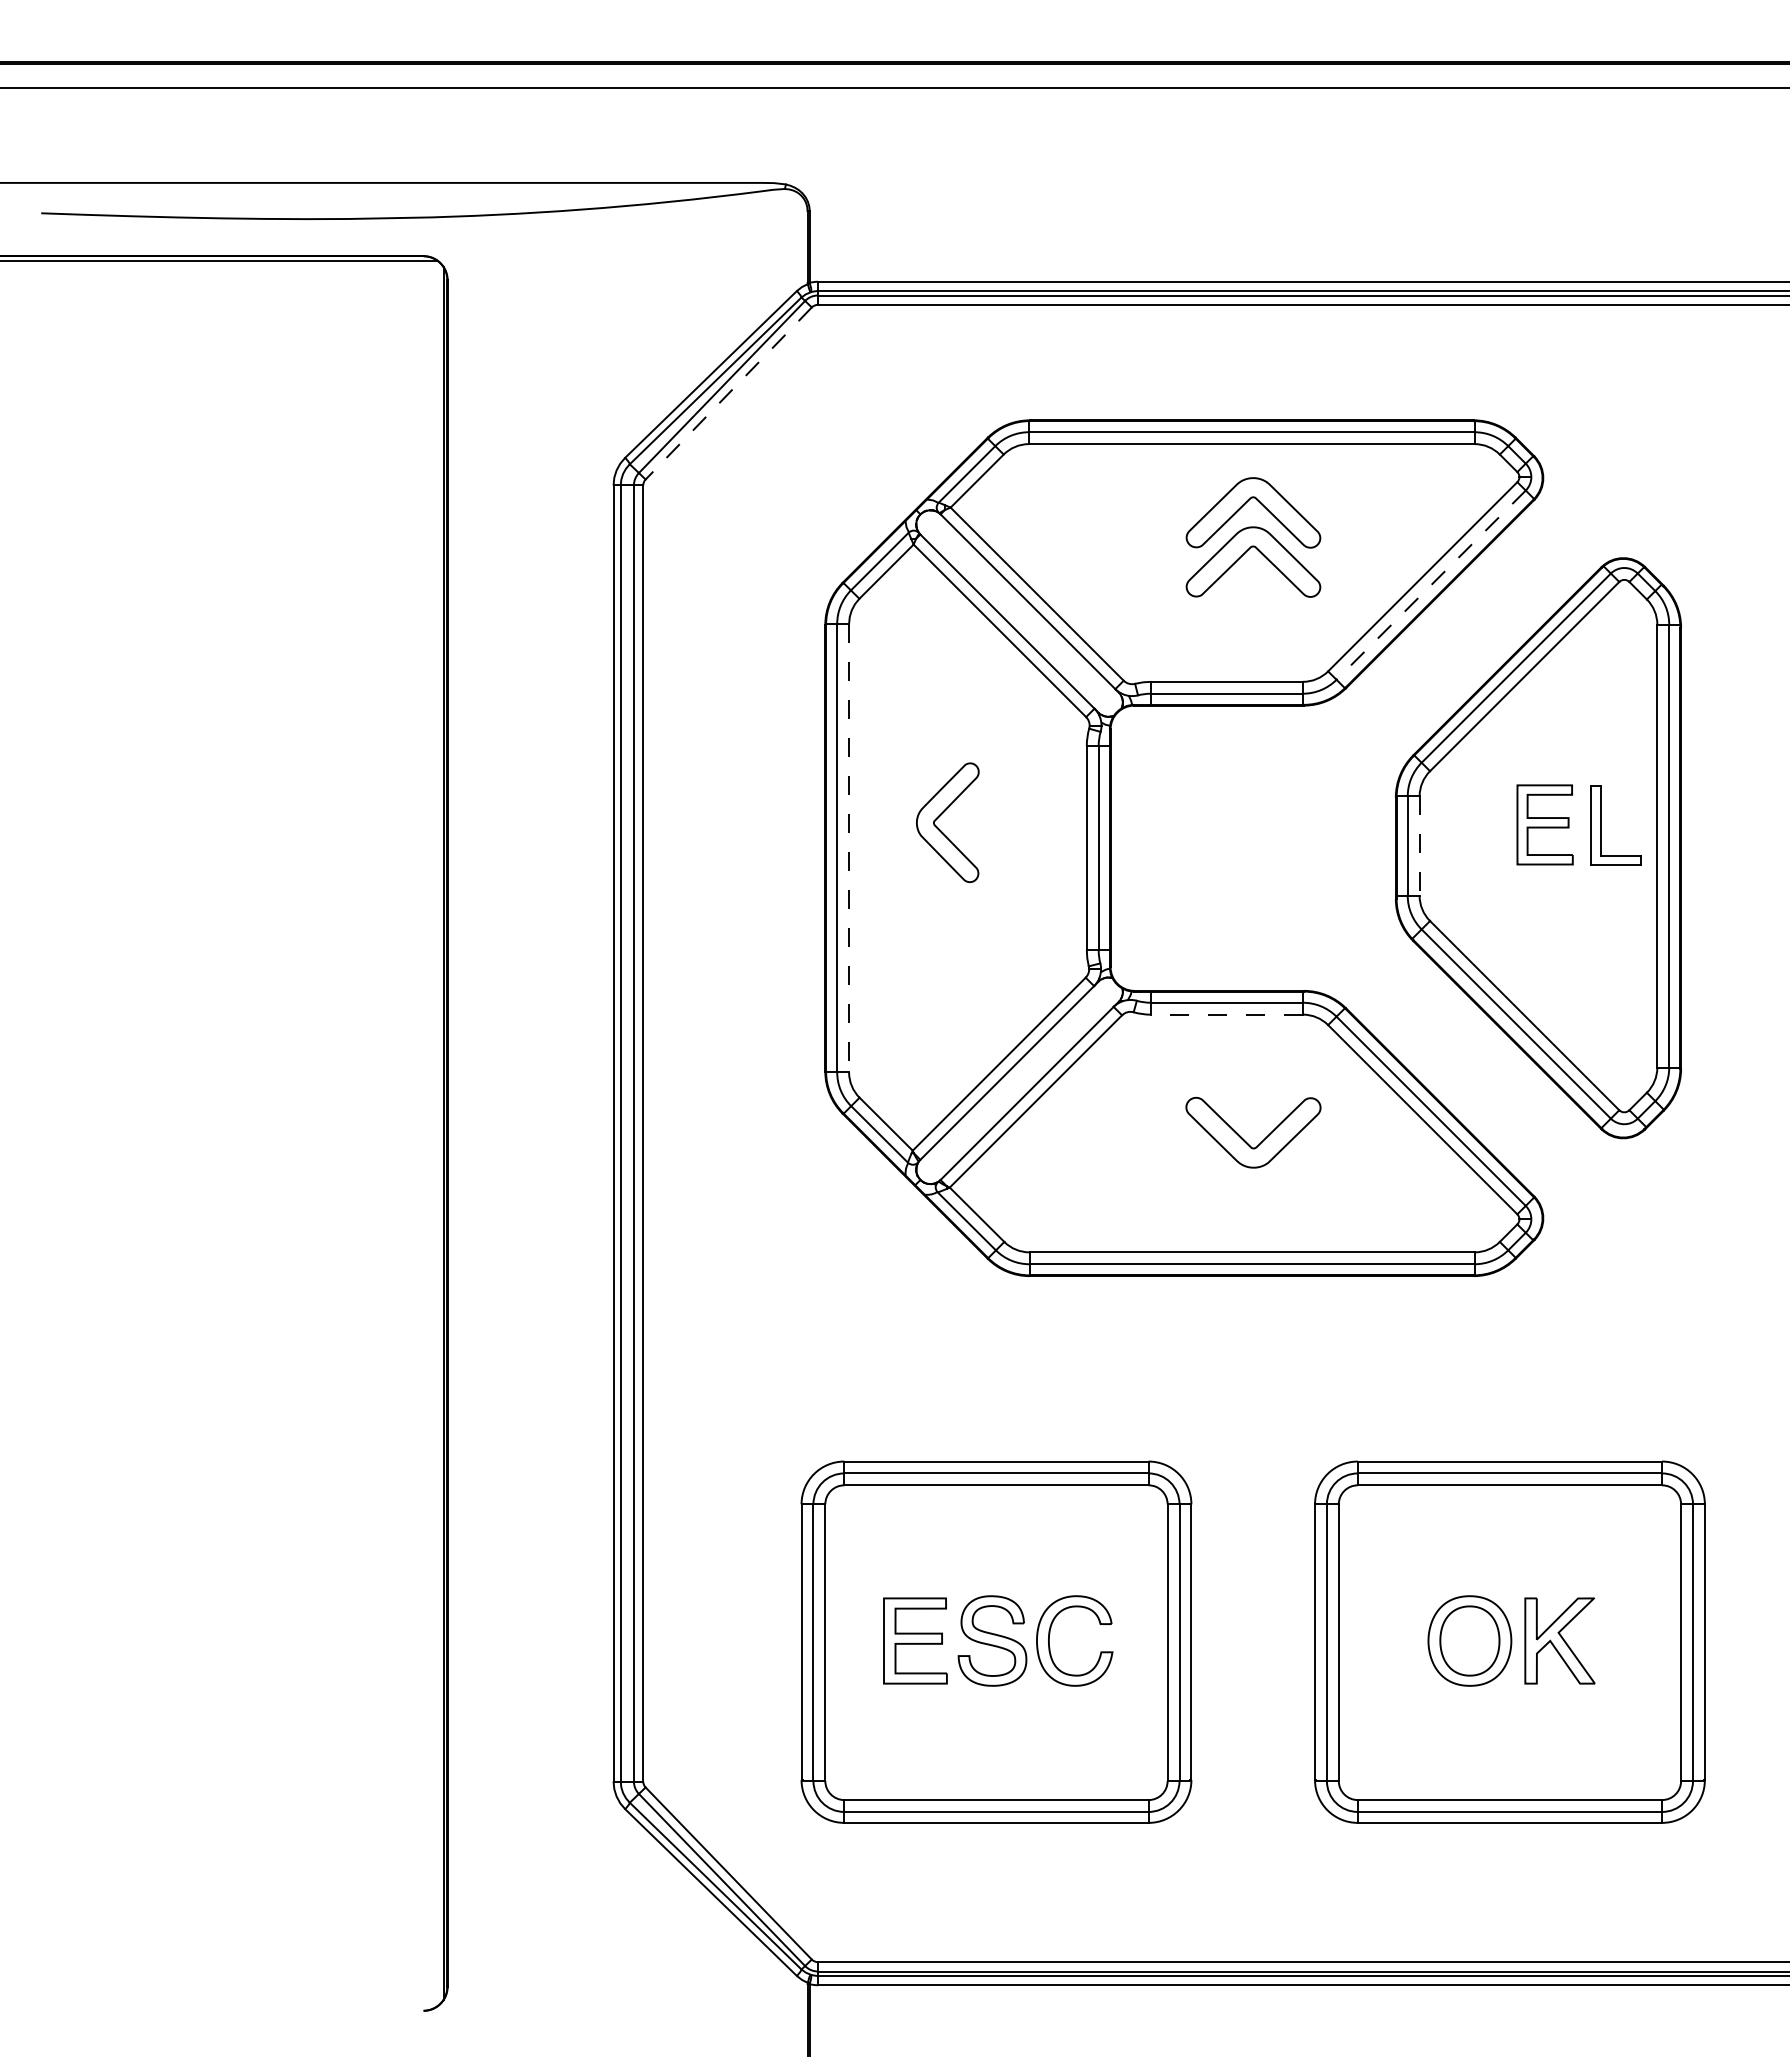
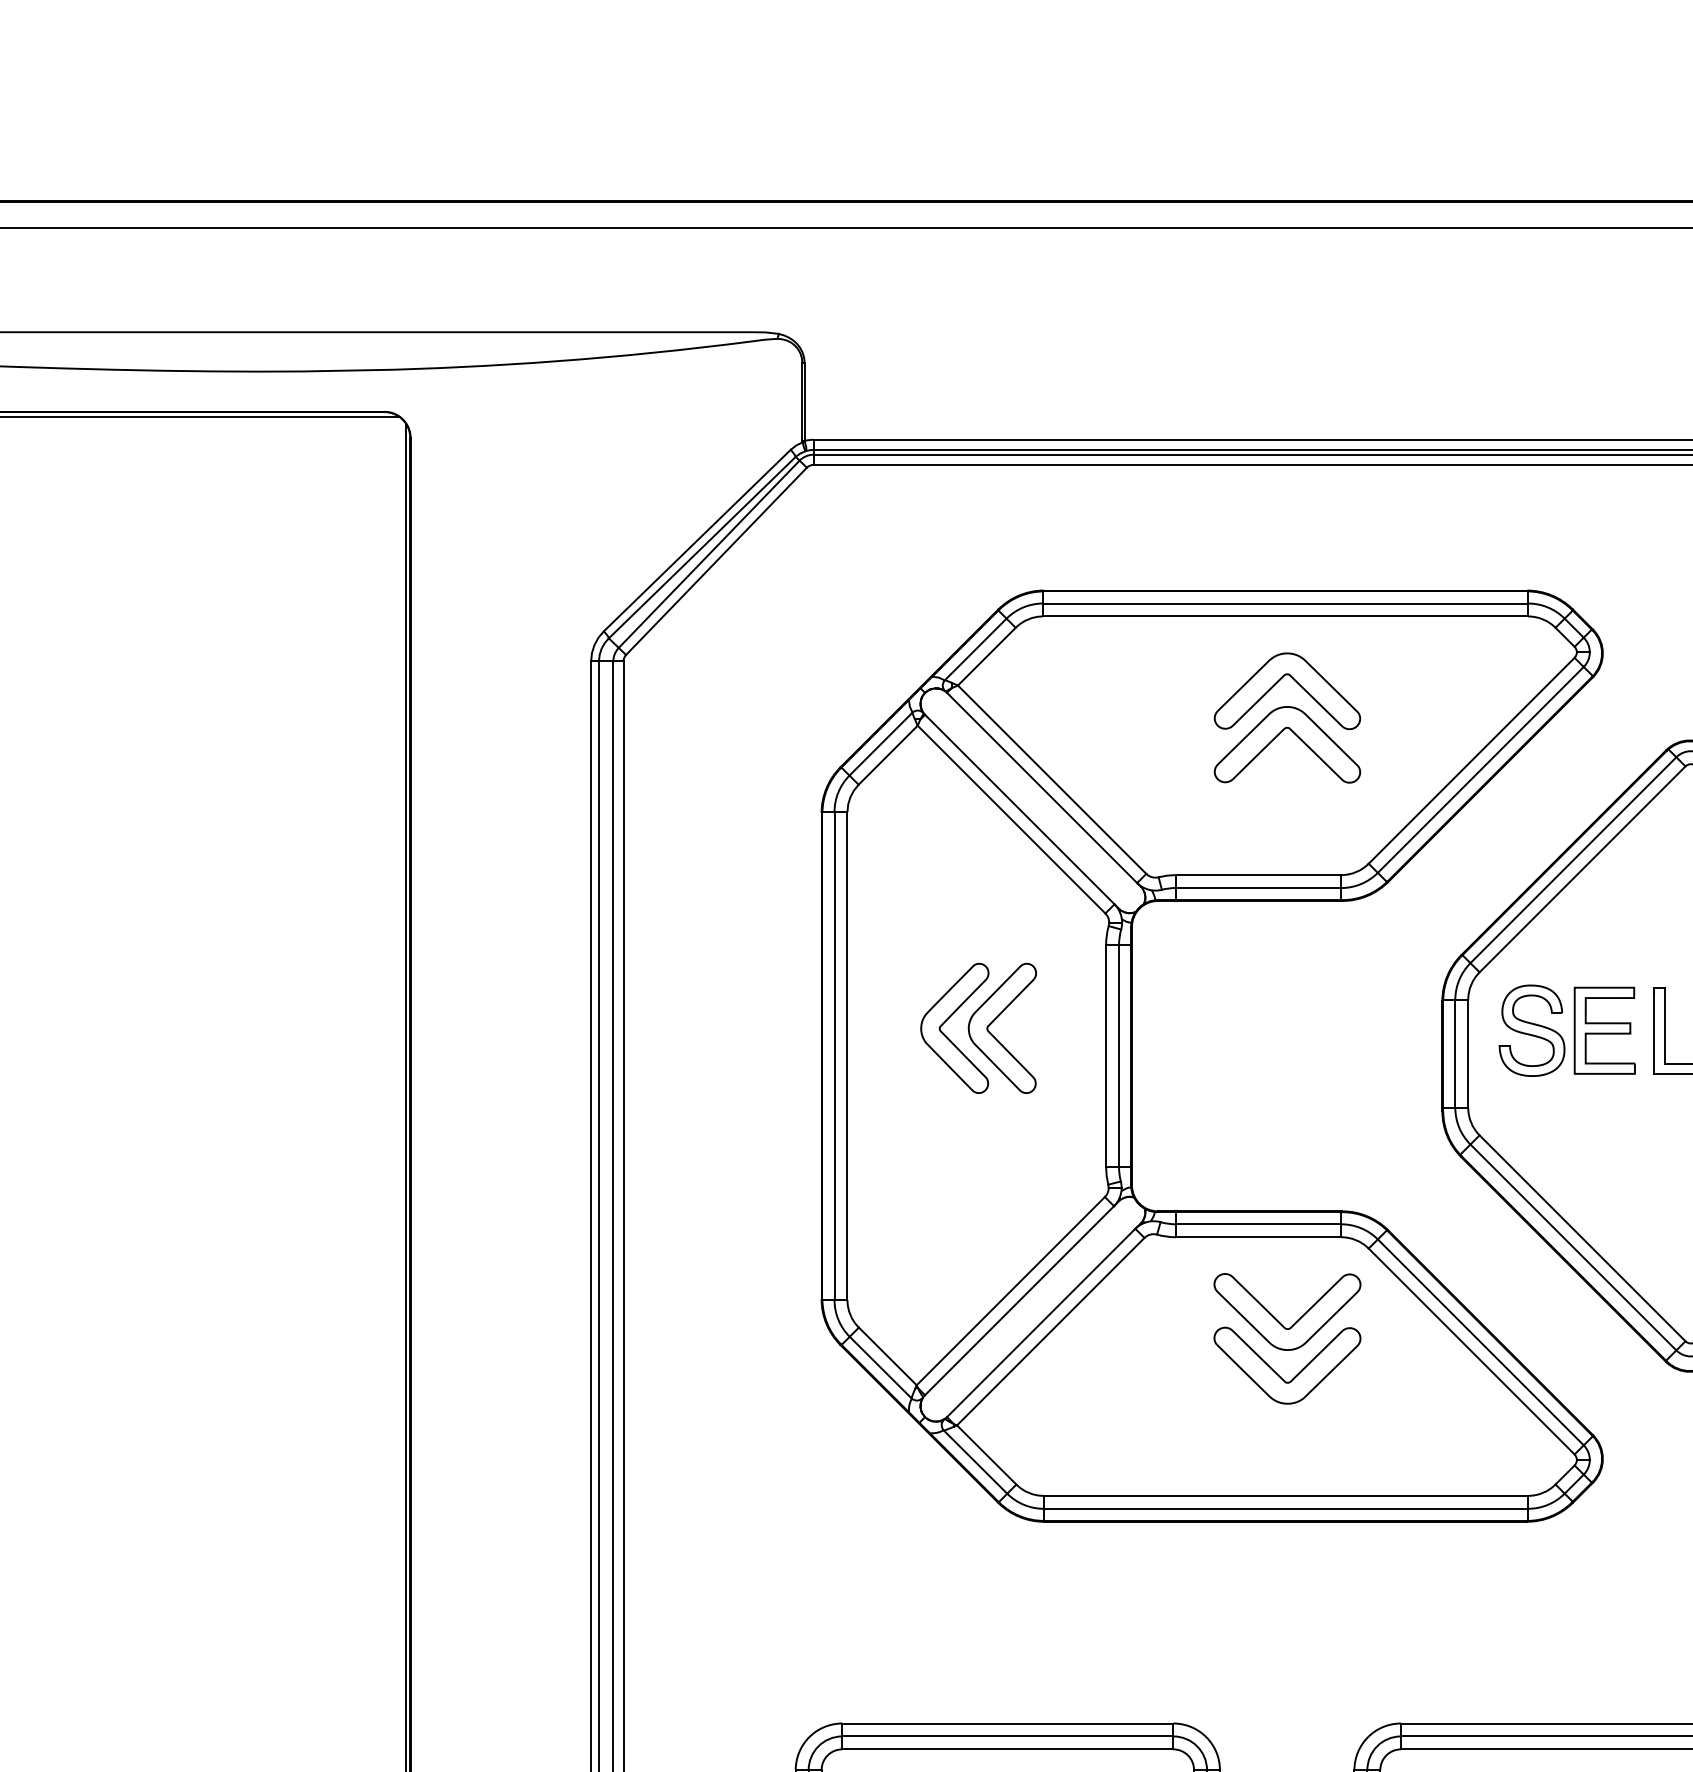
line: (728, 393) -> (716, 561), dashed -> solid
line: (1431, 585) -> (1481, 770), dashed -> solid
part: (983, 817) -> (993, 1022), added
part: (1477, 824) -> (1531, 1030), added
line: (1419, 846) -> (1468, 1054), dashed -> solid
line: (849, 848) -> (847, 1056), dashed -> solid
line: (1226, 1014) -> (1258, 1237), dashed -> solid
part: (1245, 1091) -> (1278, 1320), added

